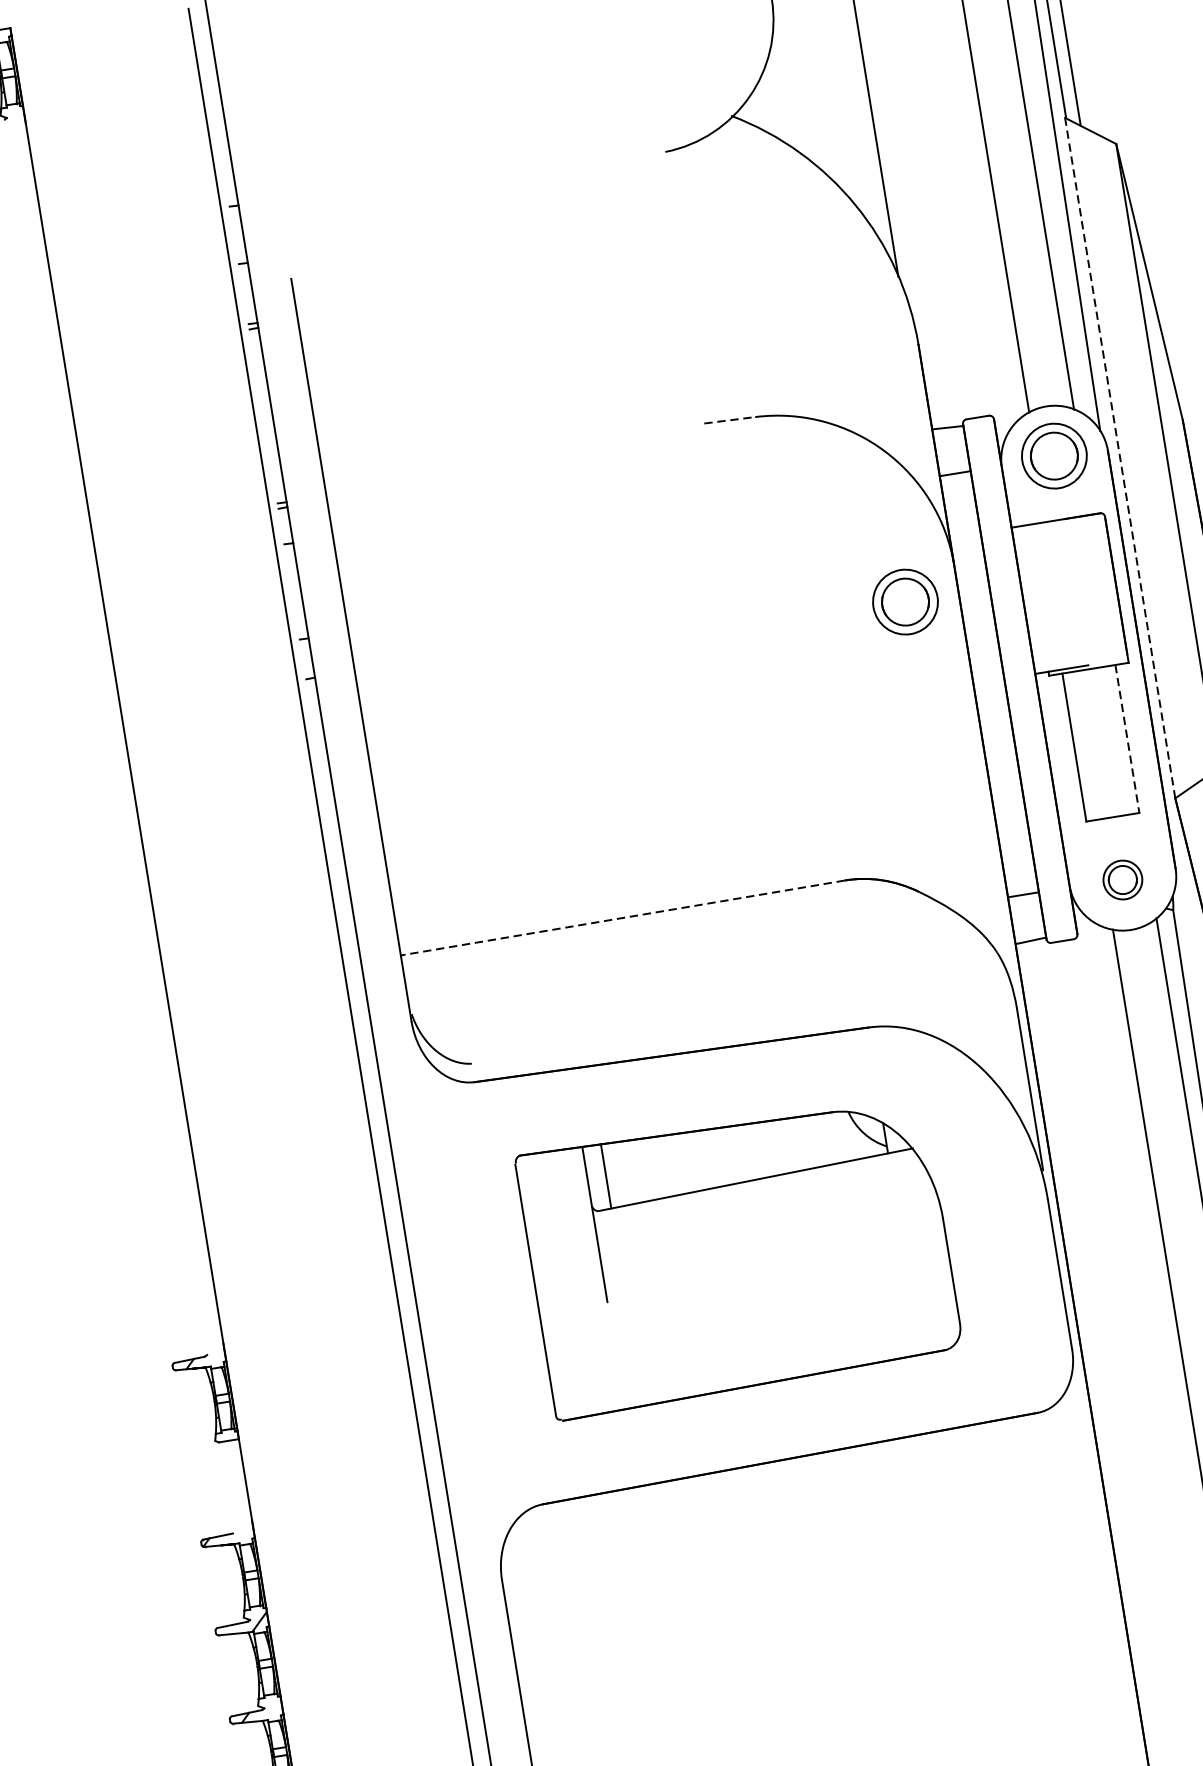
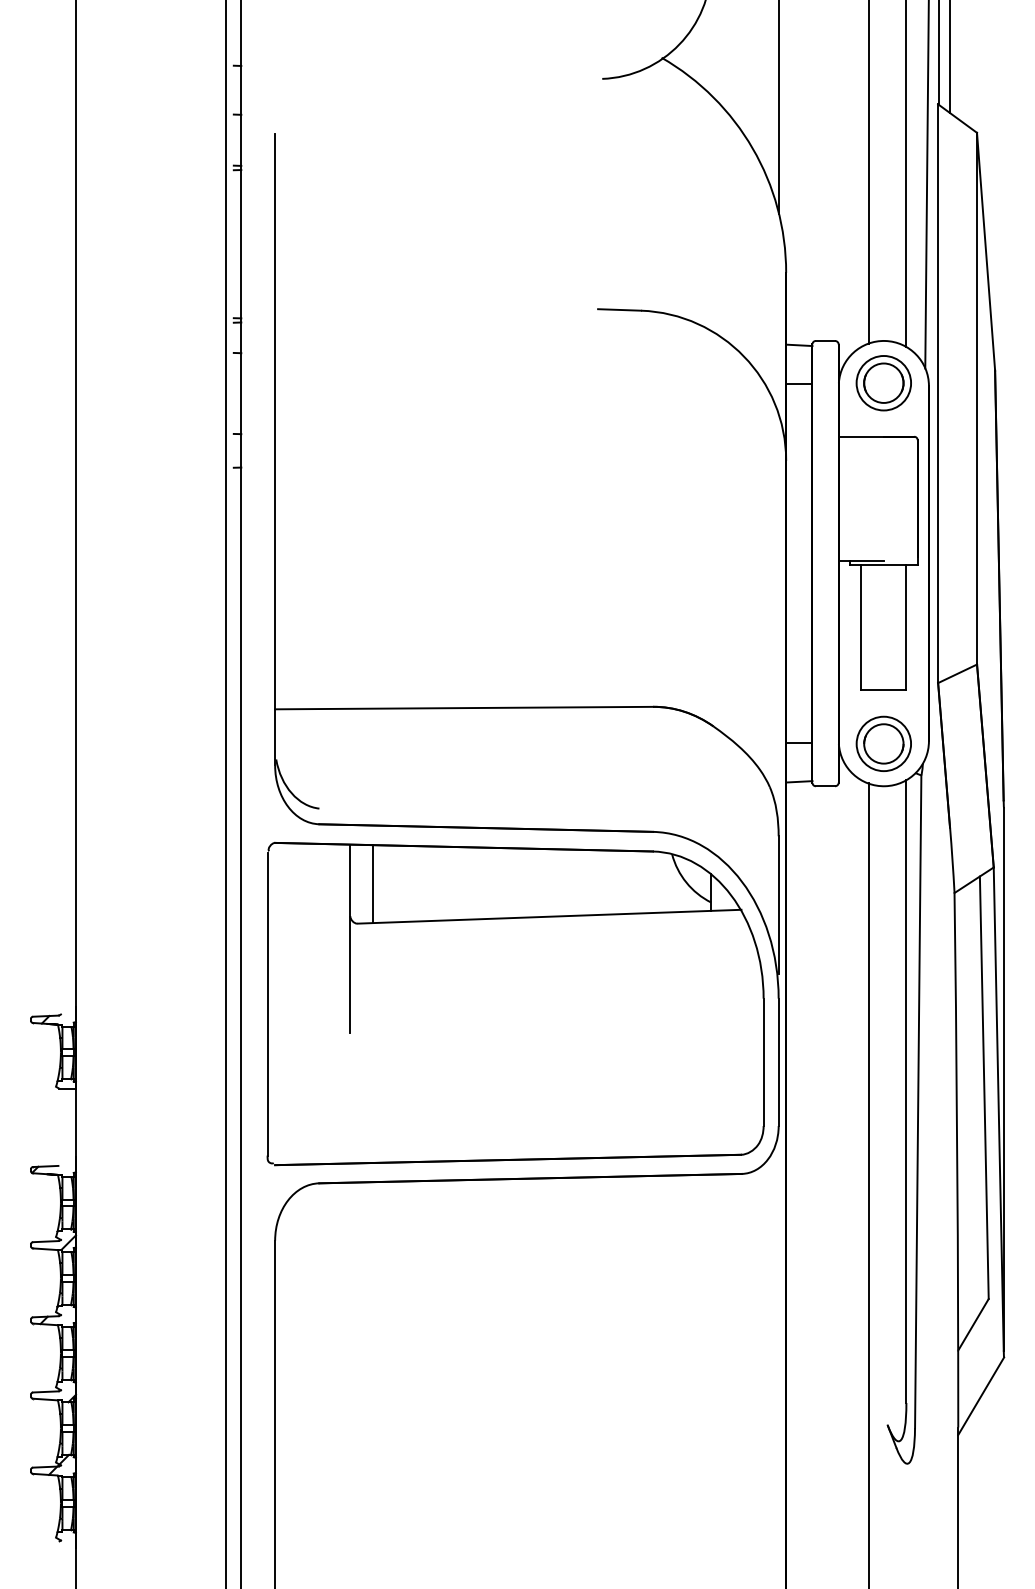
line: (729, 419) -> (619, 309), dashed -> solid
line: (1120, 457) -> (938, 393), dashed -> solid
part: (905, 602) -> (740, 484), removed
line: (1127, 739) -> (906, 627), dashed -> solid
part: (1122, 879) -> (883, 743), size x1.67
line: (623, 918) -> (464, 708), dashed -> solid
part: (739, 1255) -> (515, 1003), size x1.43

